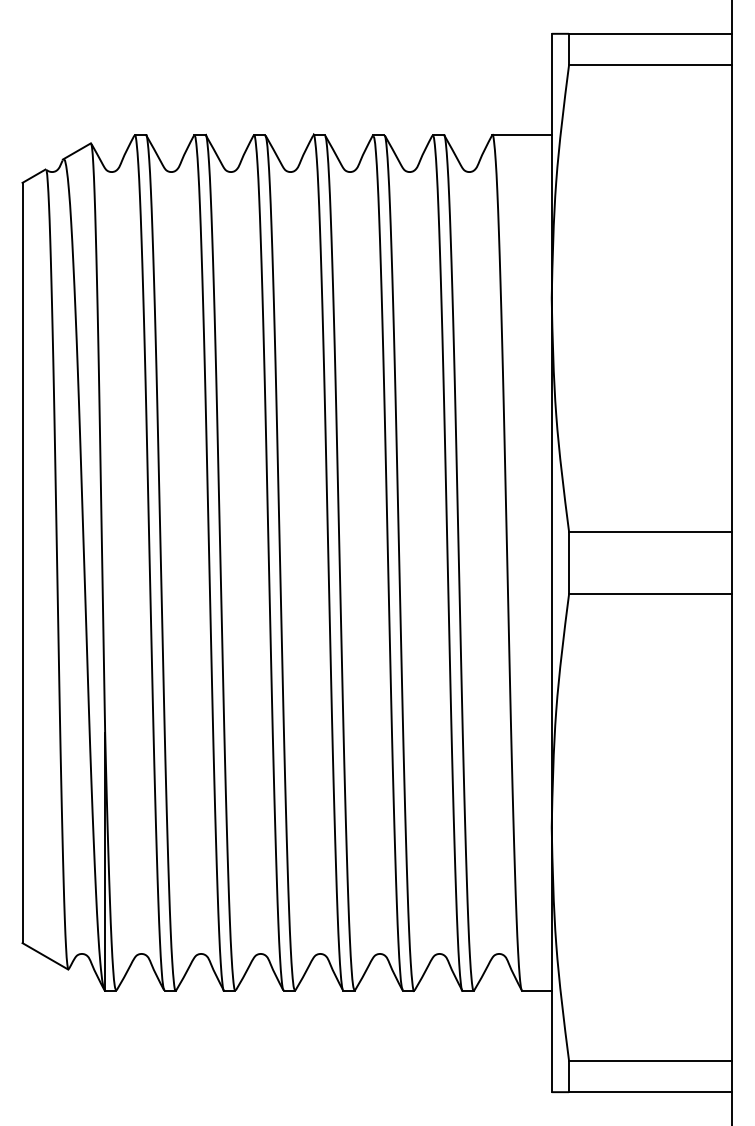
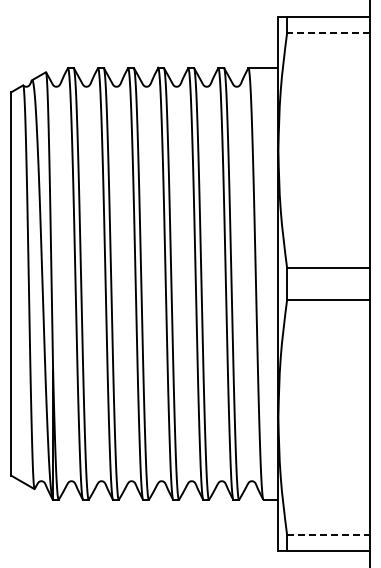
line: (649, 64) -> (327, 32), solid -> dashed
line: (651, 1061) -> (328, 535), solid -> dashed

